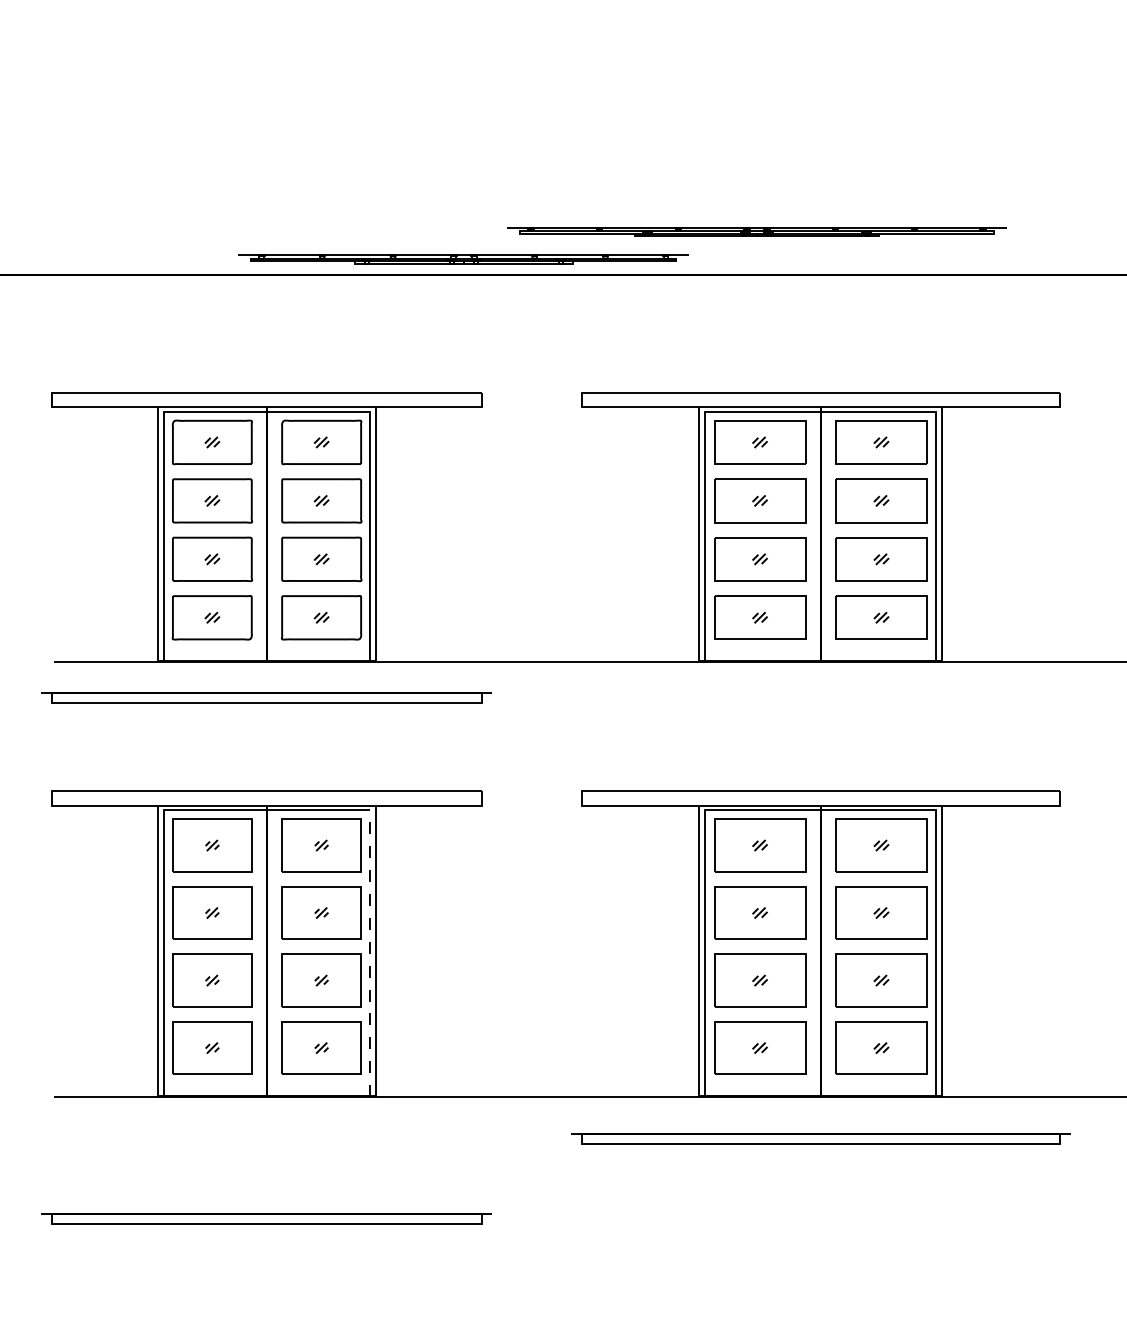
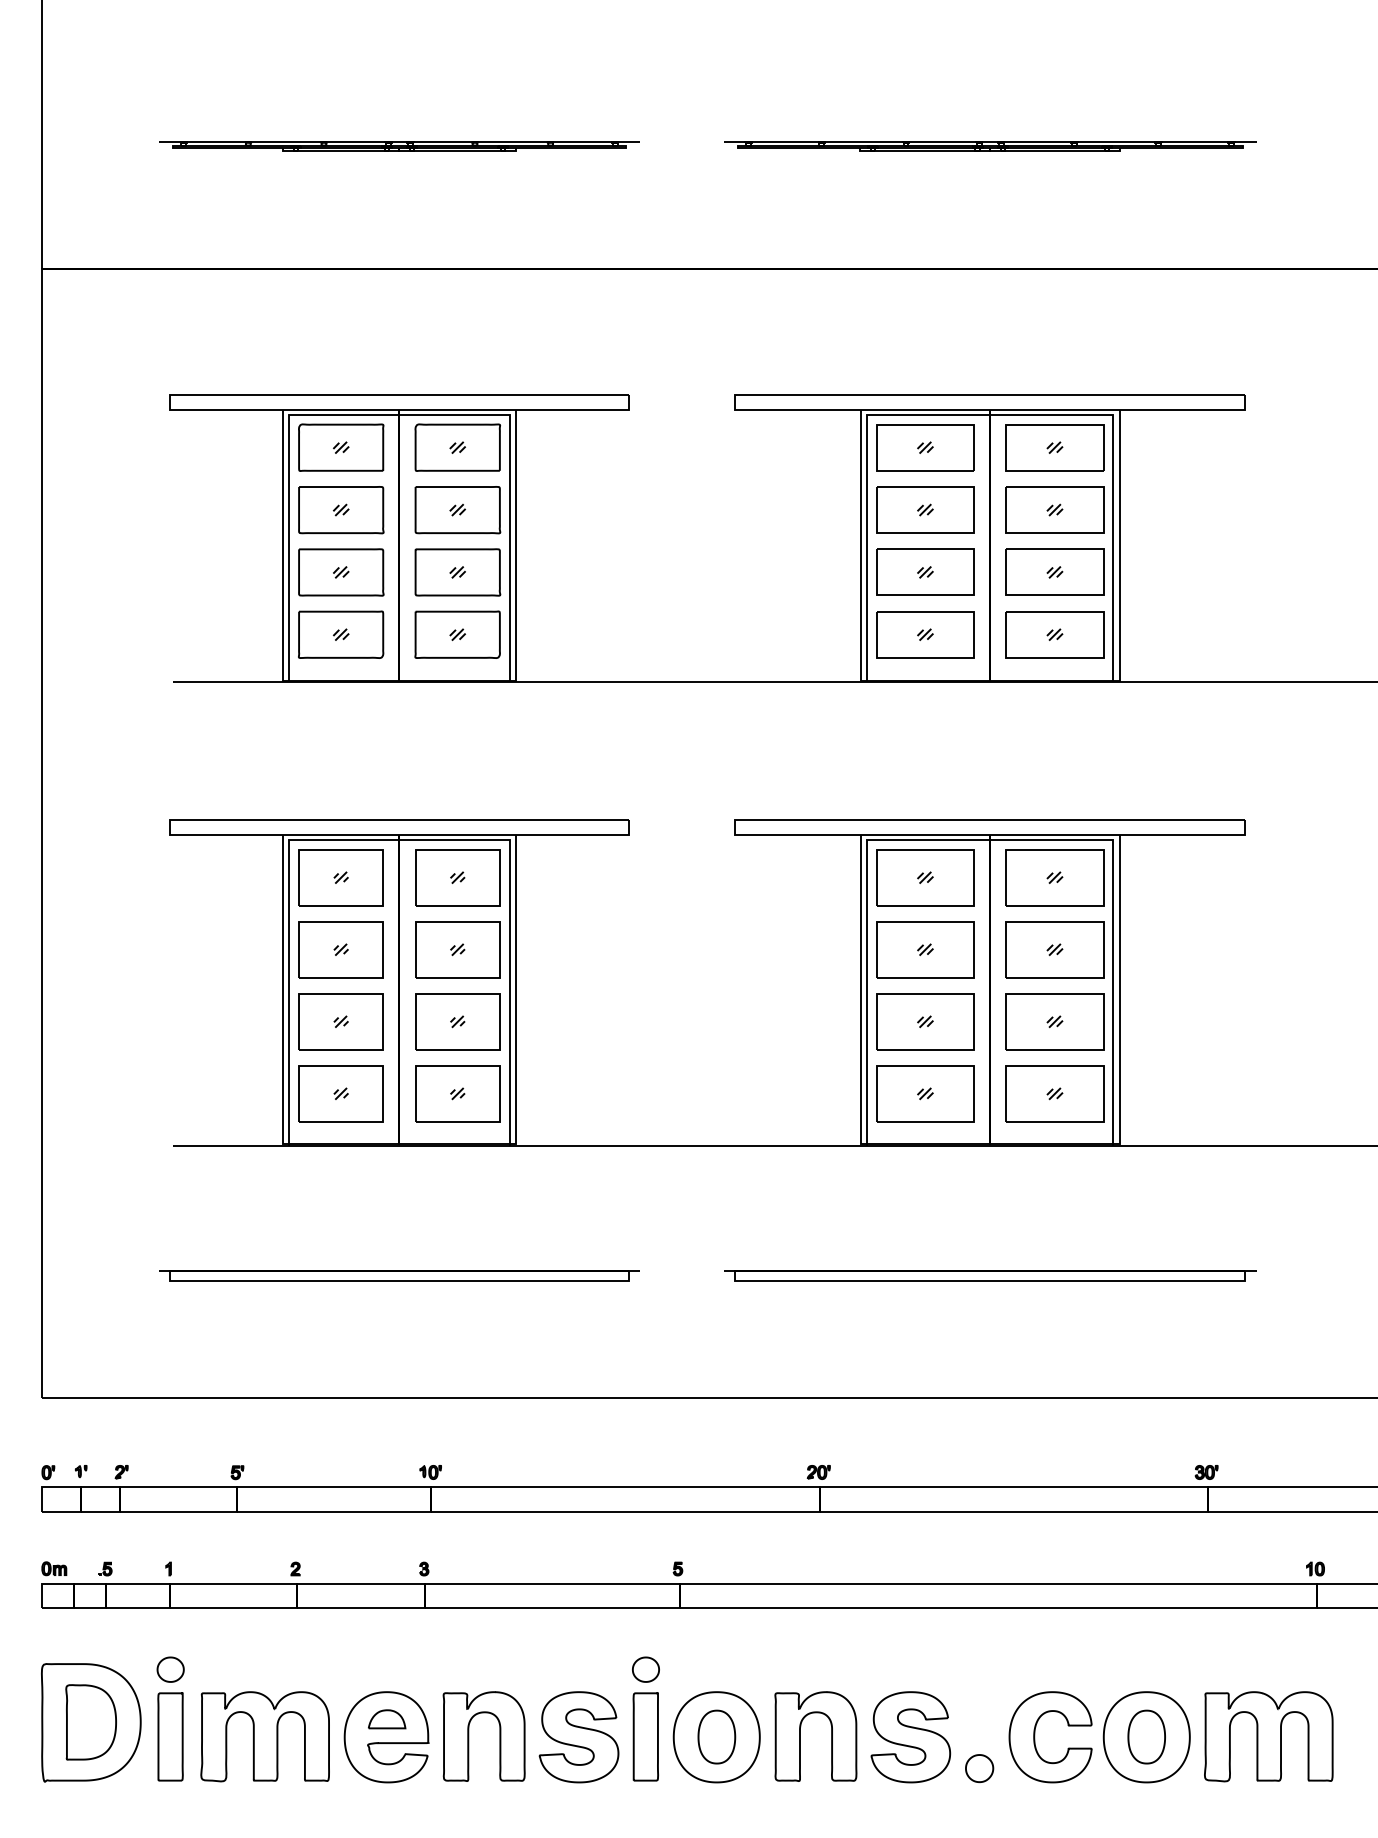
part: (757, 232) -> (990, 146), moved
part: (463, 259) -> (399, 146), moved
part: (267, 697) -> (399, 719), removed
line: (370, 951) -> (509, 990), dashed -> solid
part: (821, 1138) -> (990, 1275), moved

